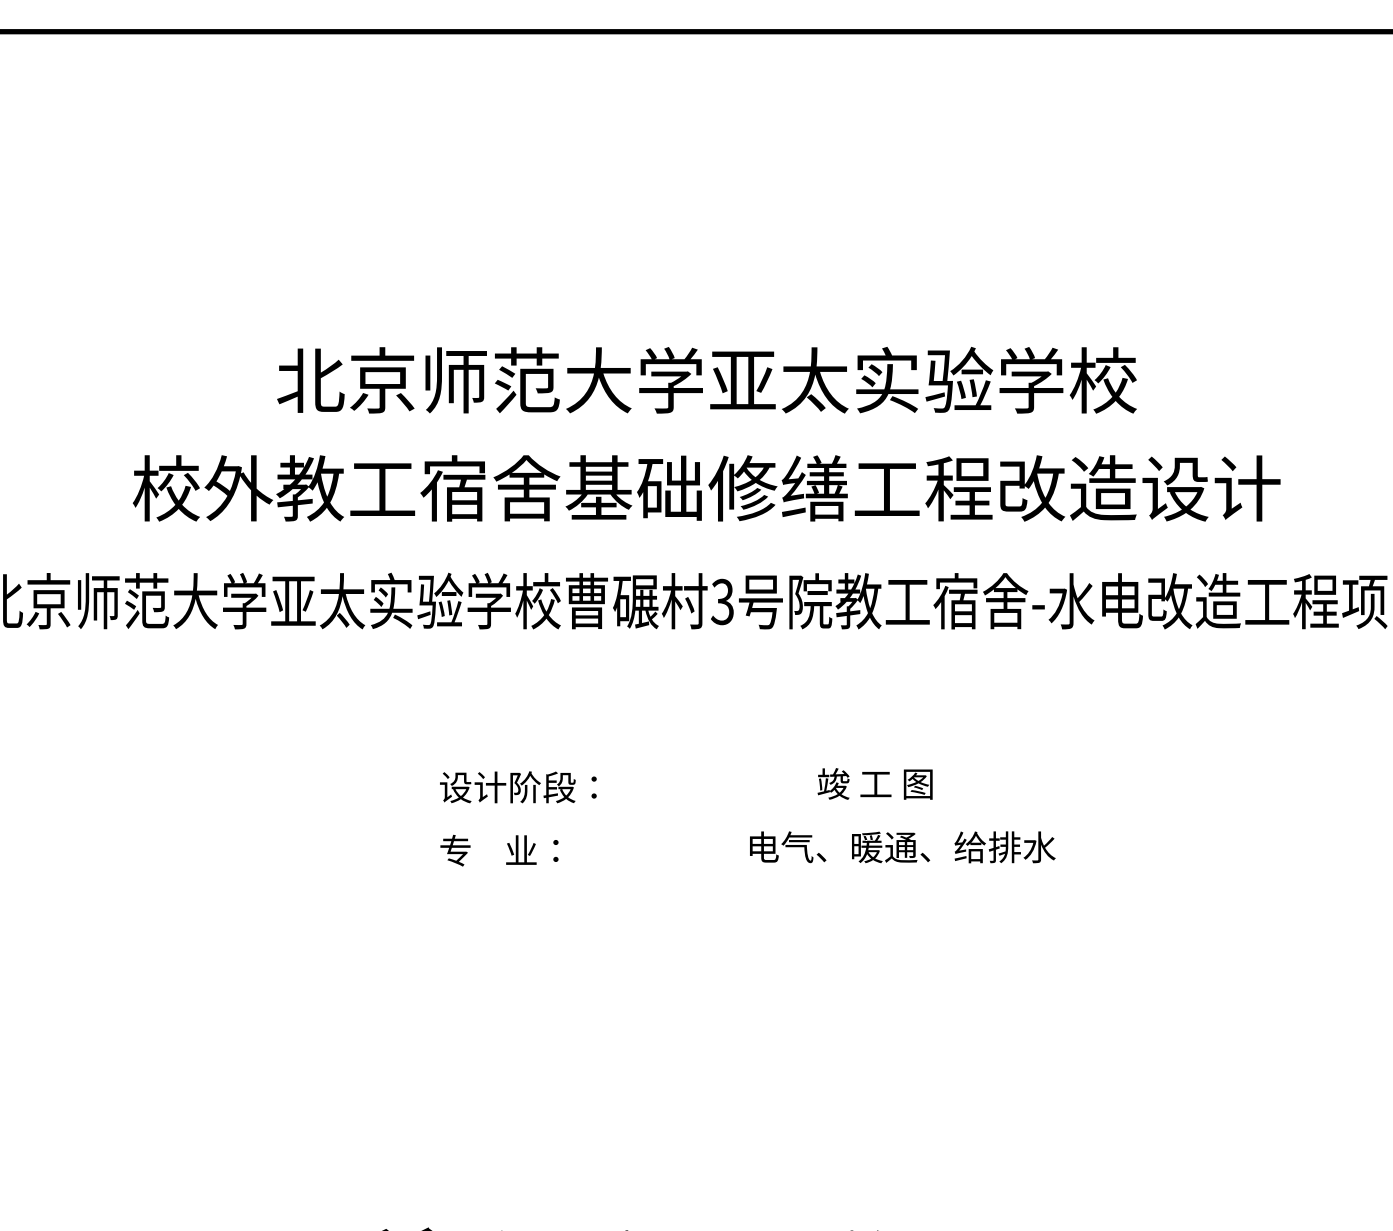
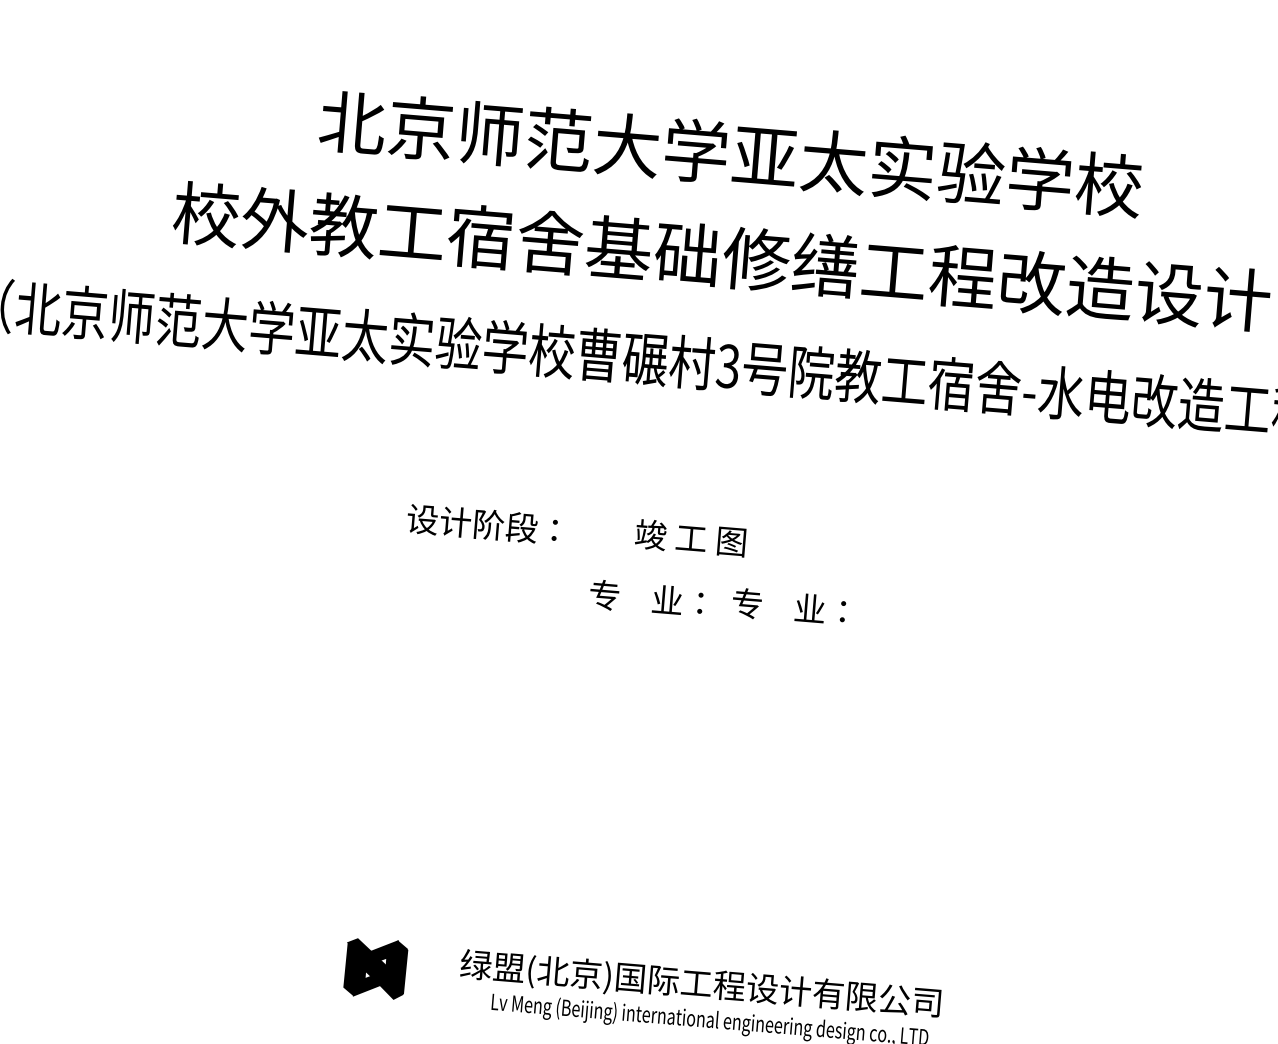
text: (874, 783) -> (689, 537), moved
text: (518, 787) -> (482, 524), moved
text: (901, 847) -> (879, 614), 电气、暖通、给排水 -> 专    业：
text: (499, 850) -> (646, 598), moved

